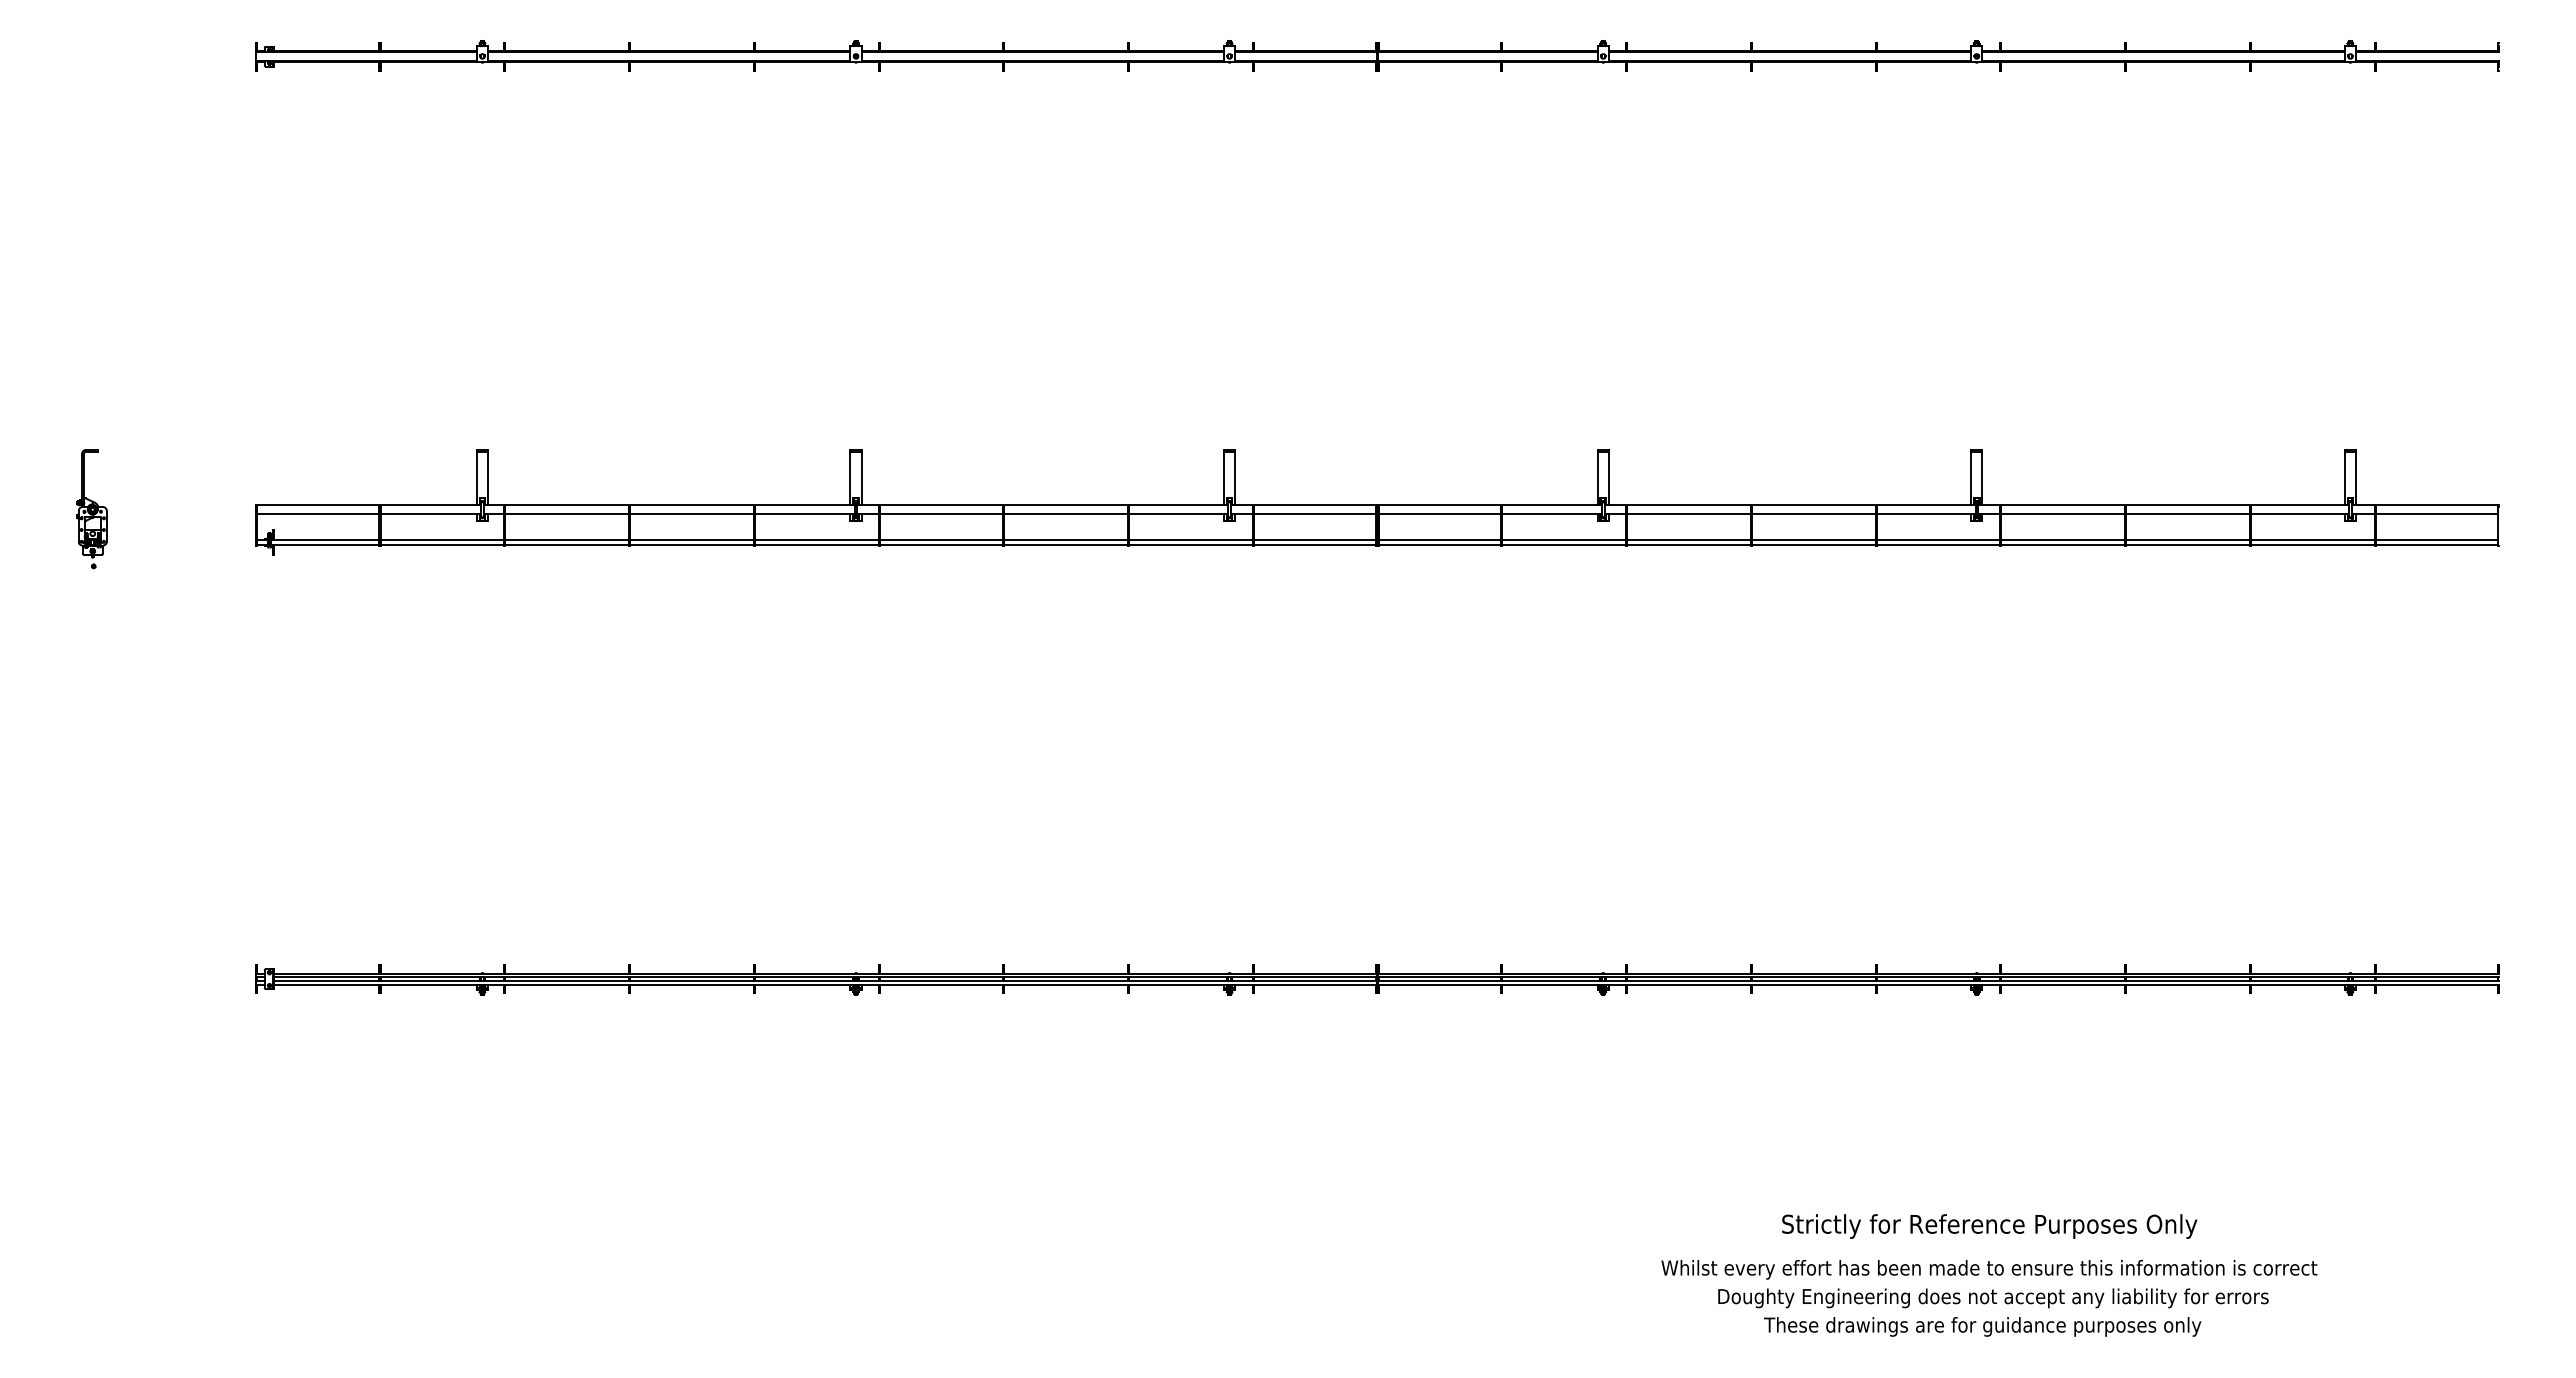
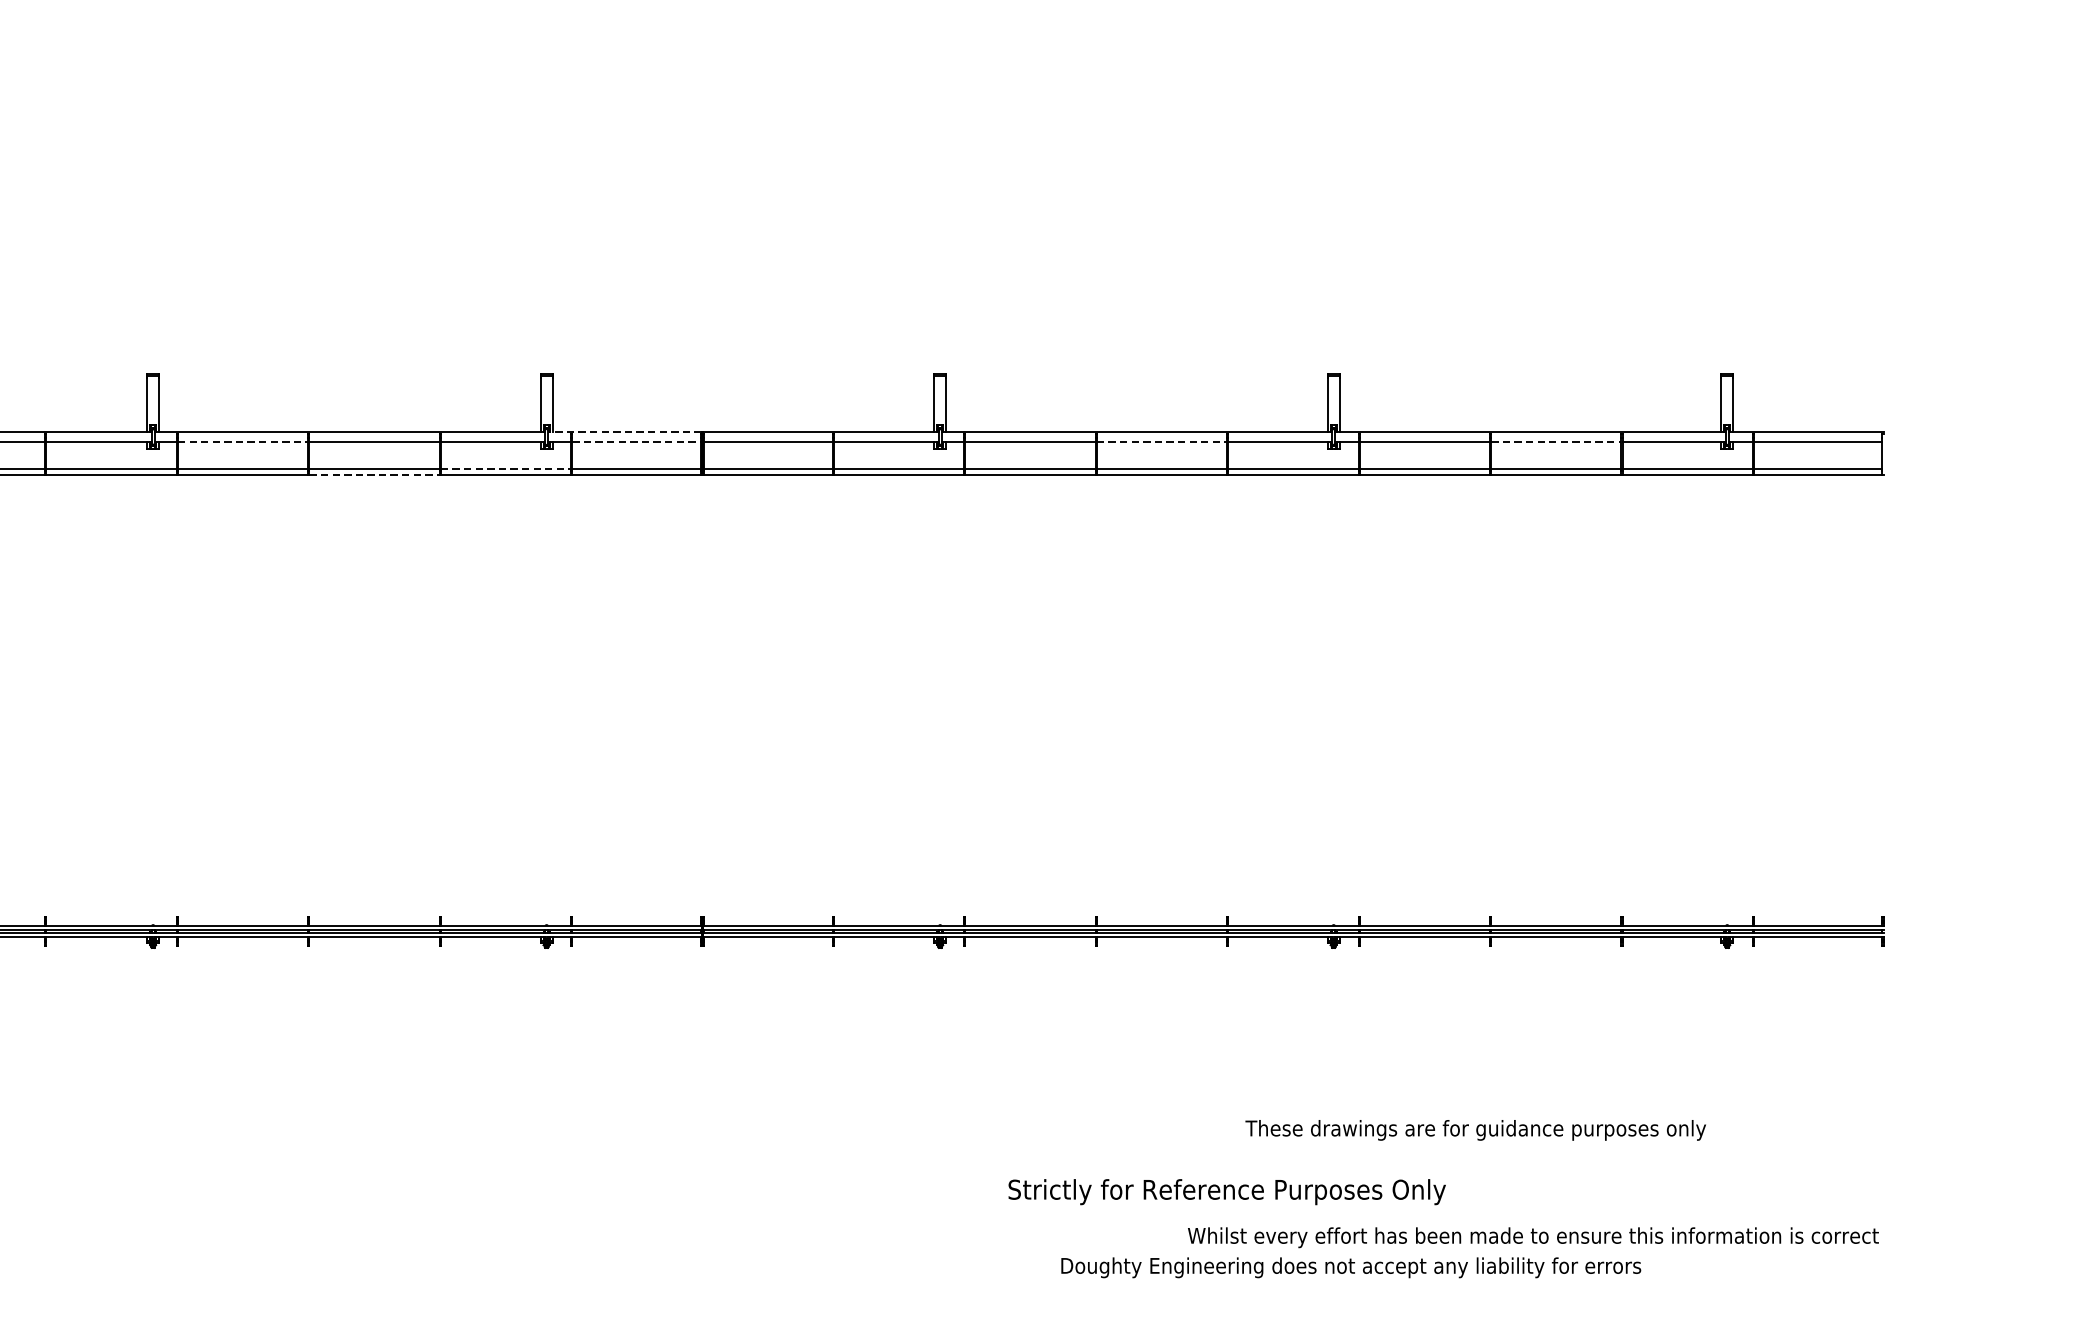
line: (1303, 504) -> (624, 431), solid -> dashed
line: (941, 514) -> (243, 442), solid -> dashed
line: (1314, 514) -> (636, 442), solid -> dashed
line: (1813, 514) -> (1161, 442), solid -> dashed
line: (2188, 514) -> (1556, 442), solid -> dashed
line: (1191, 539) -> (506, 468), solid -> dashed
line: (1066, 545) -> (374, 474), solid -> dashed
text: (1989, 1226) -> (1226, 1192), moved
text: (1989, 1269) -> (1533, 1237), moved
text: (1982, 1326) -> (1475, 1129), moved

